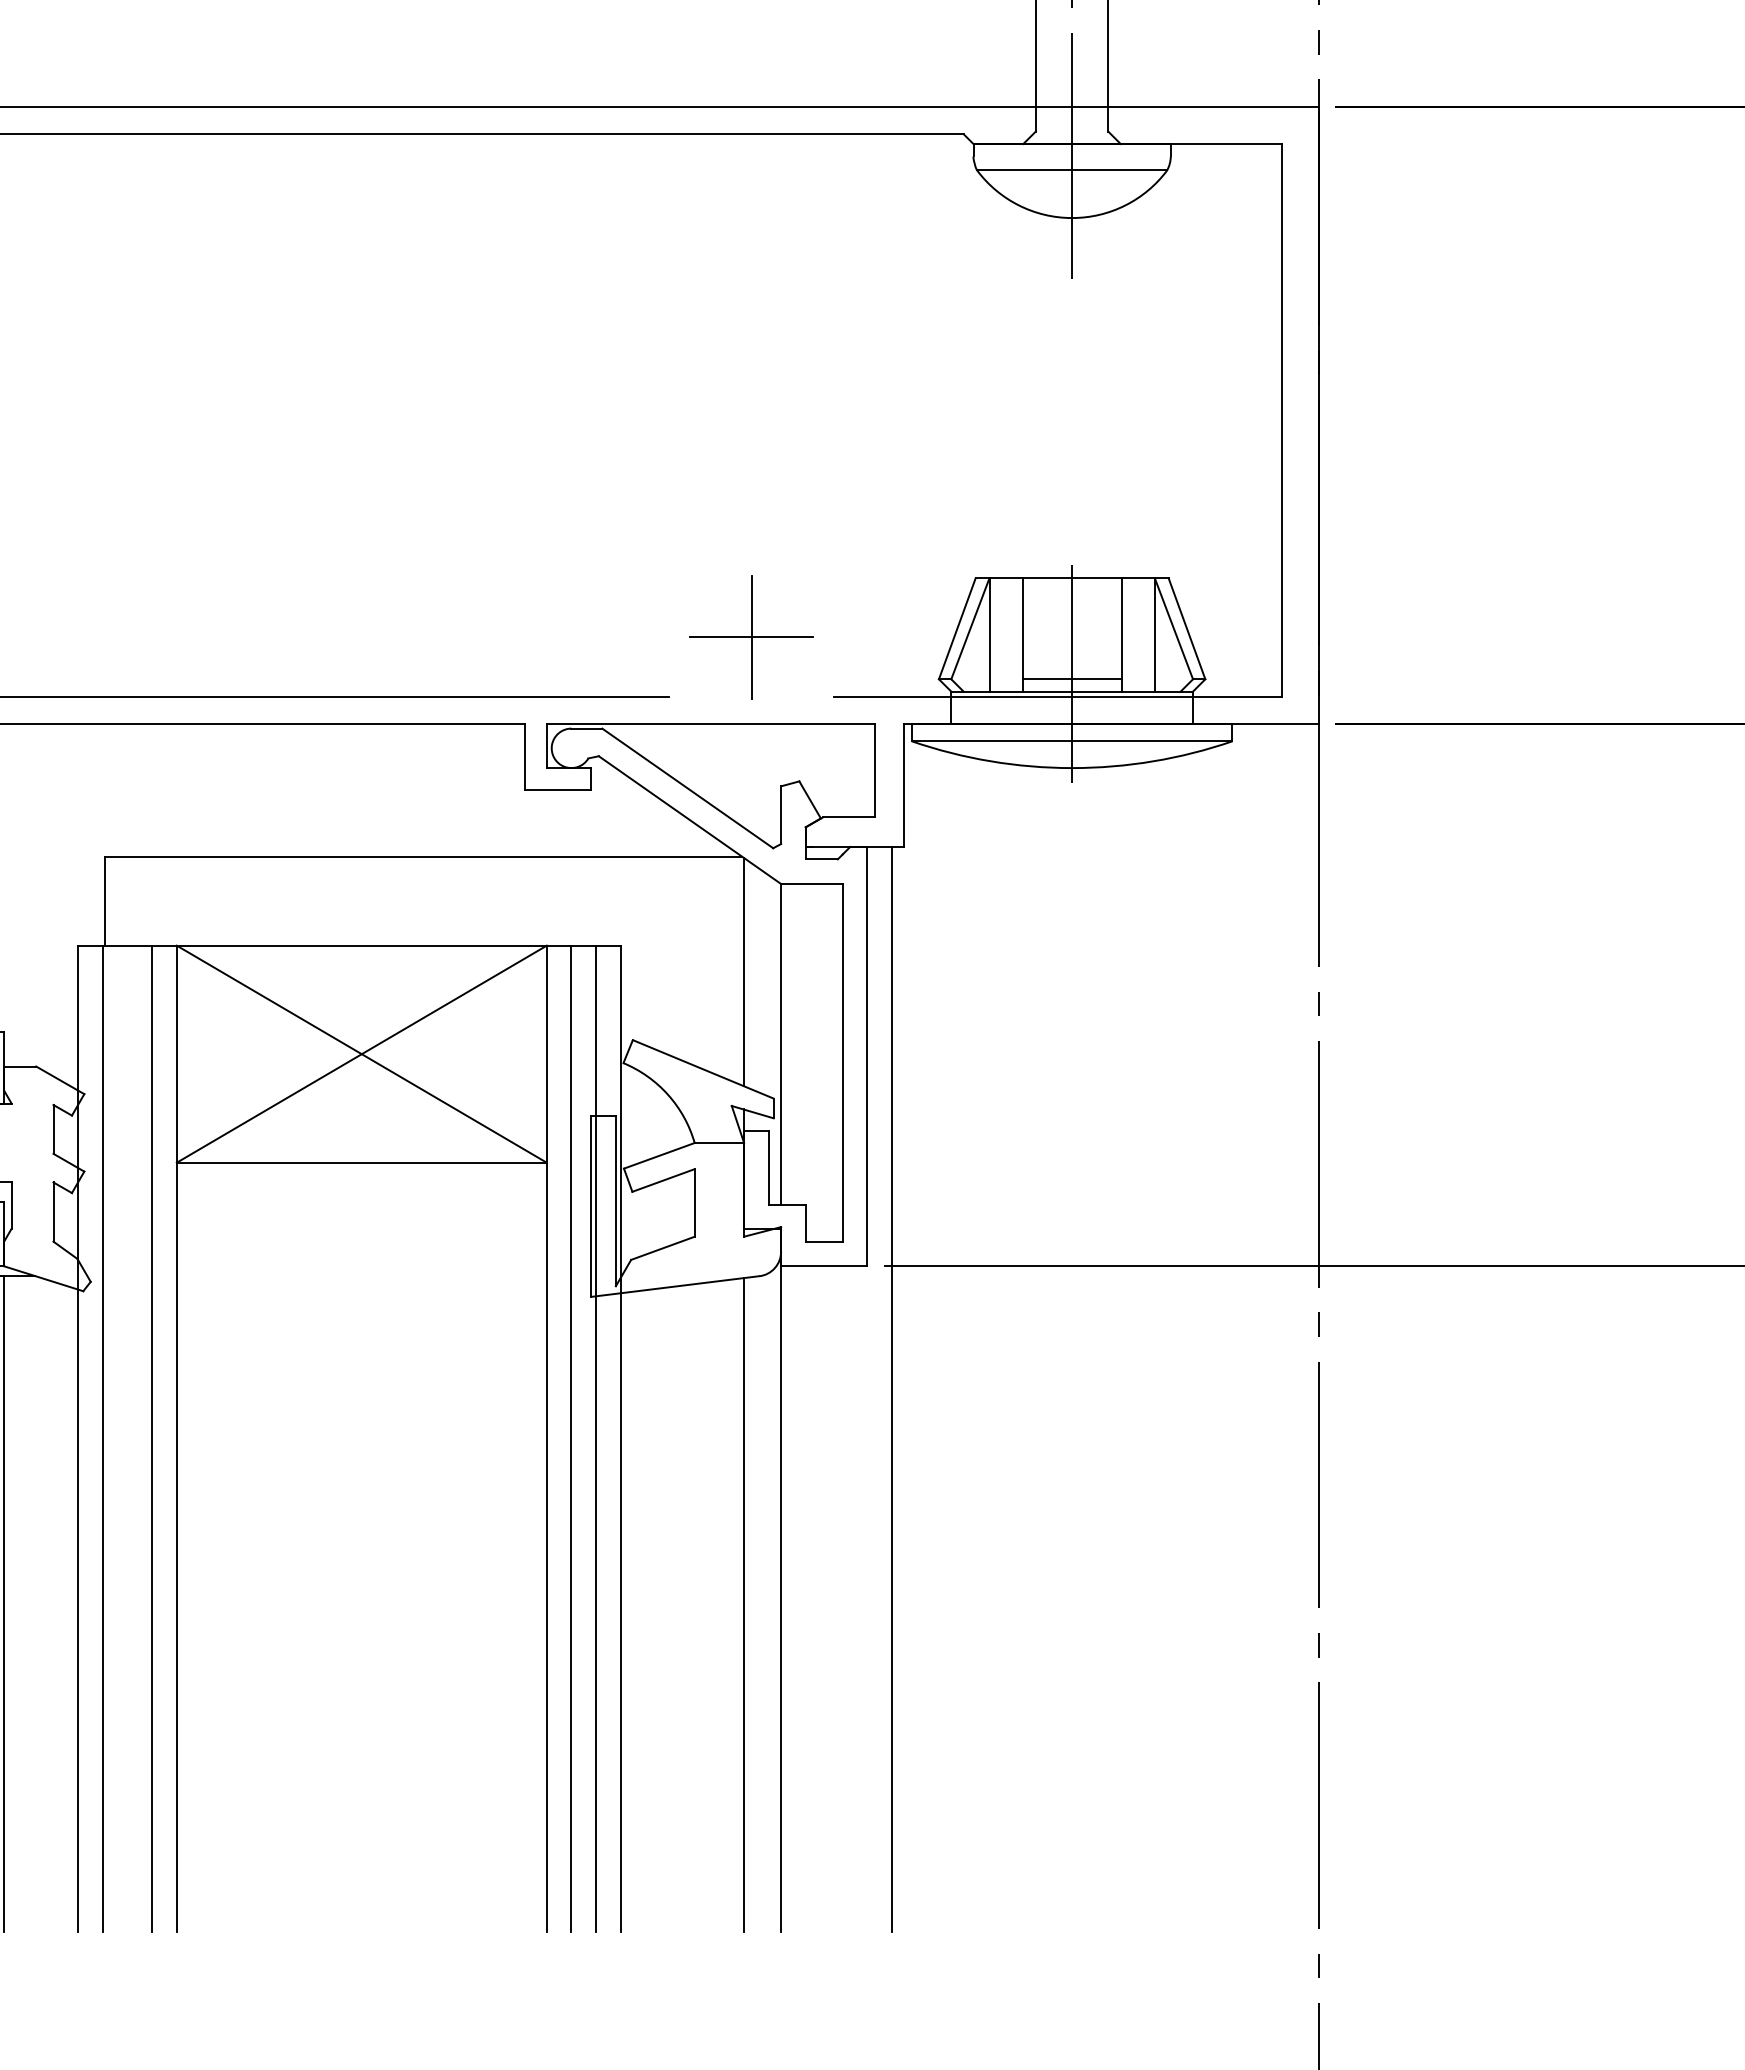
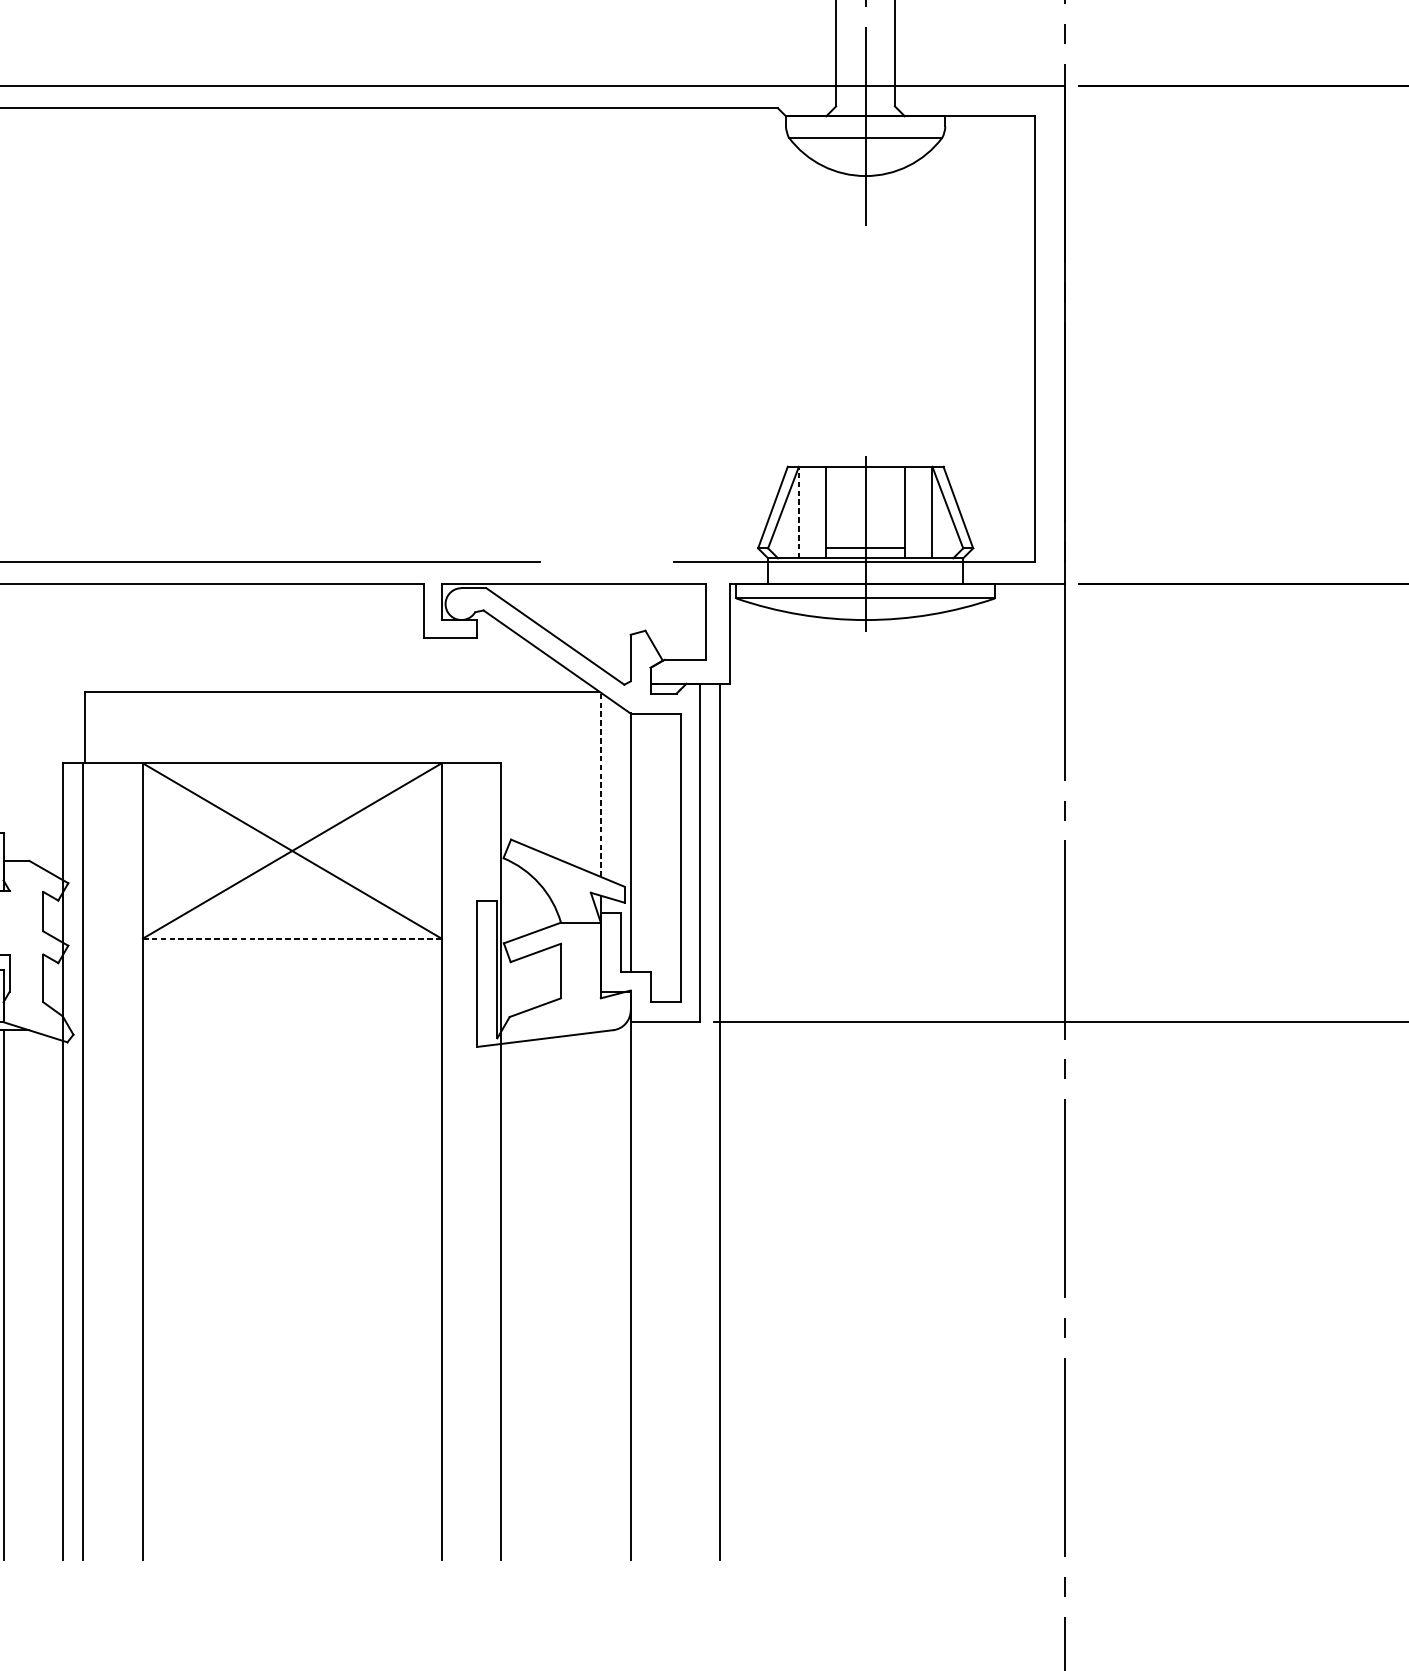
line: (989, 634) -> (798, 512), solid -> dashed
part: (751, 637) -> (606, 514), removed
line: (744, 971) -> (601, 784), solid -> dashed
line: (361, 1162) -> (292, 938), solid -> dashed
line: (152, 1438) -> (123, 1161), removed
line: (571, 1438) -> (461, 1161), removed
line: (596, 1438) -> (481, 1161), removed
line: (744, 1605) -> (601, 1296), removed

